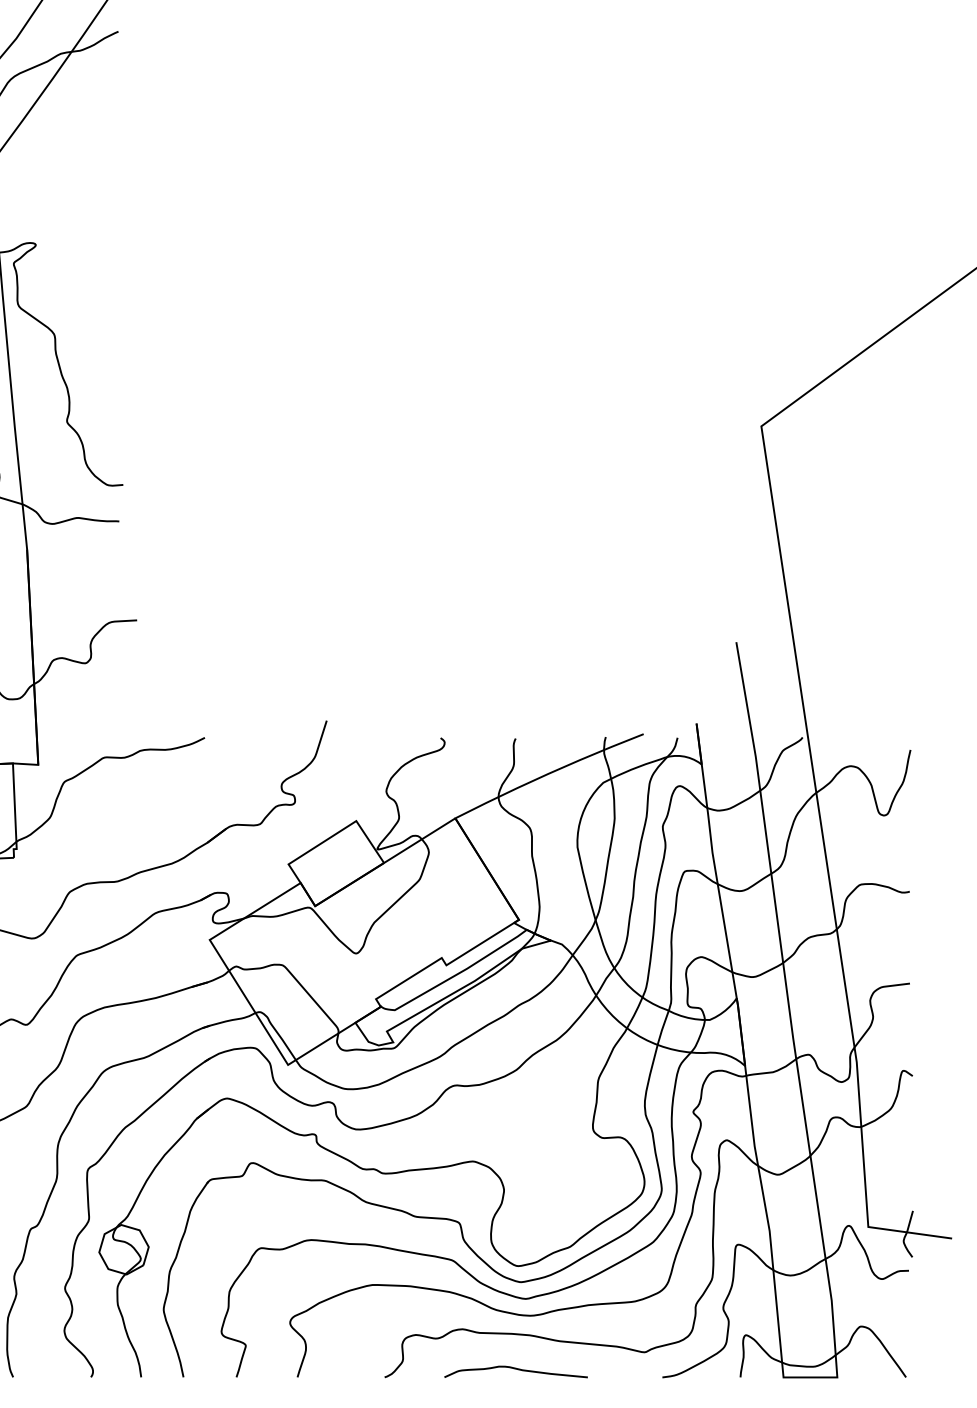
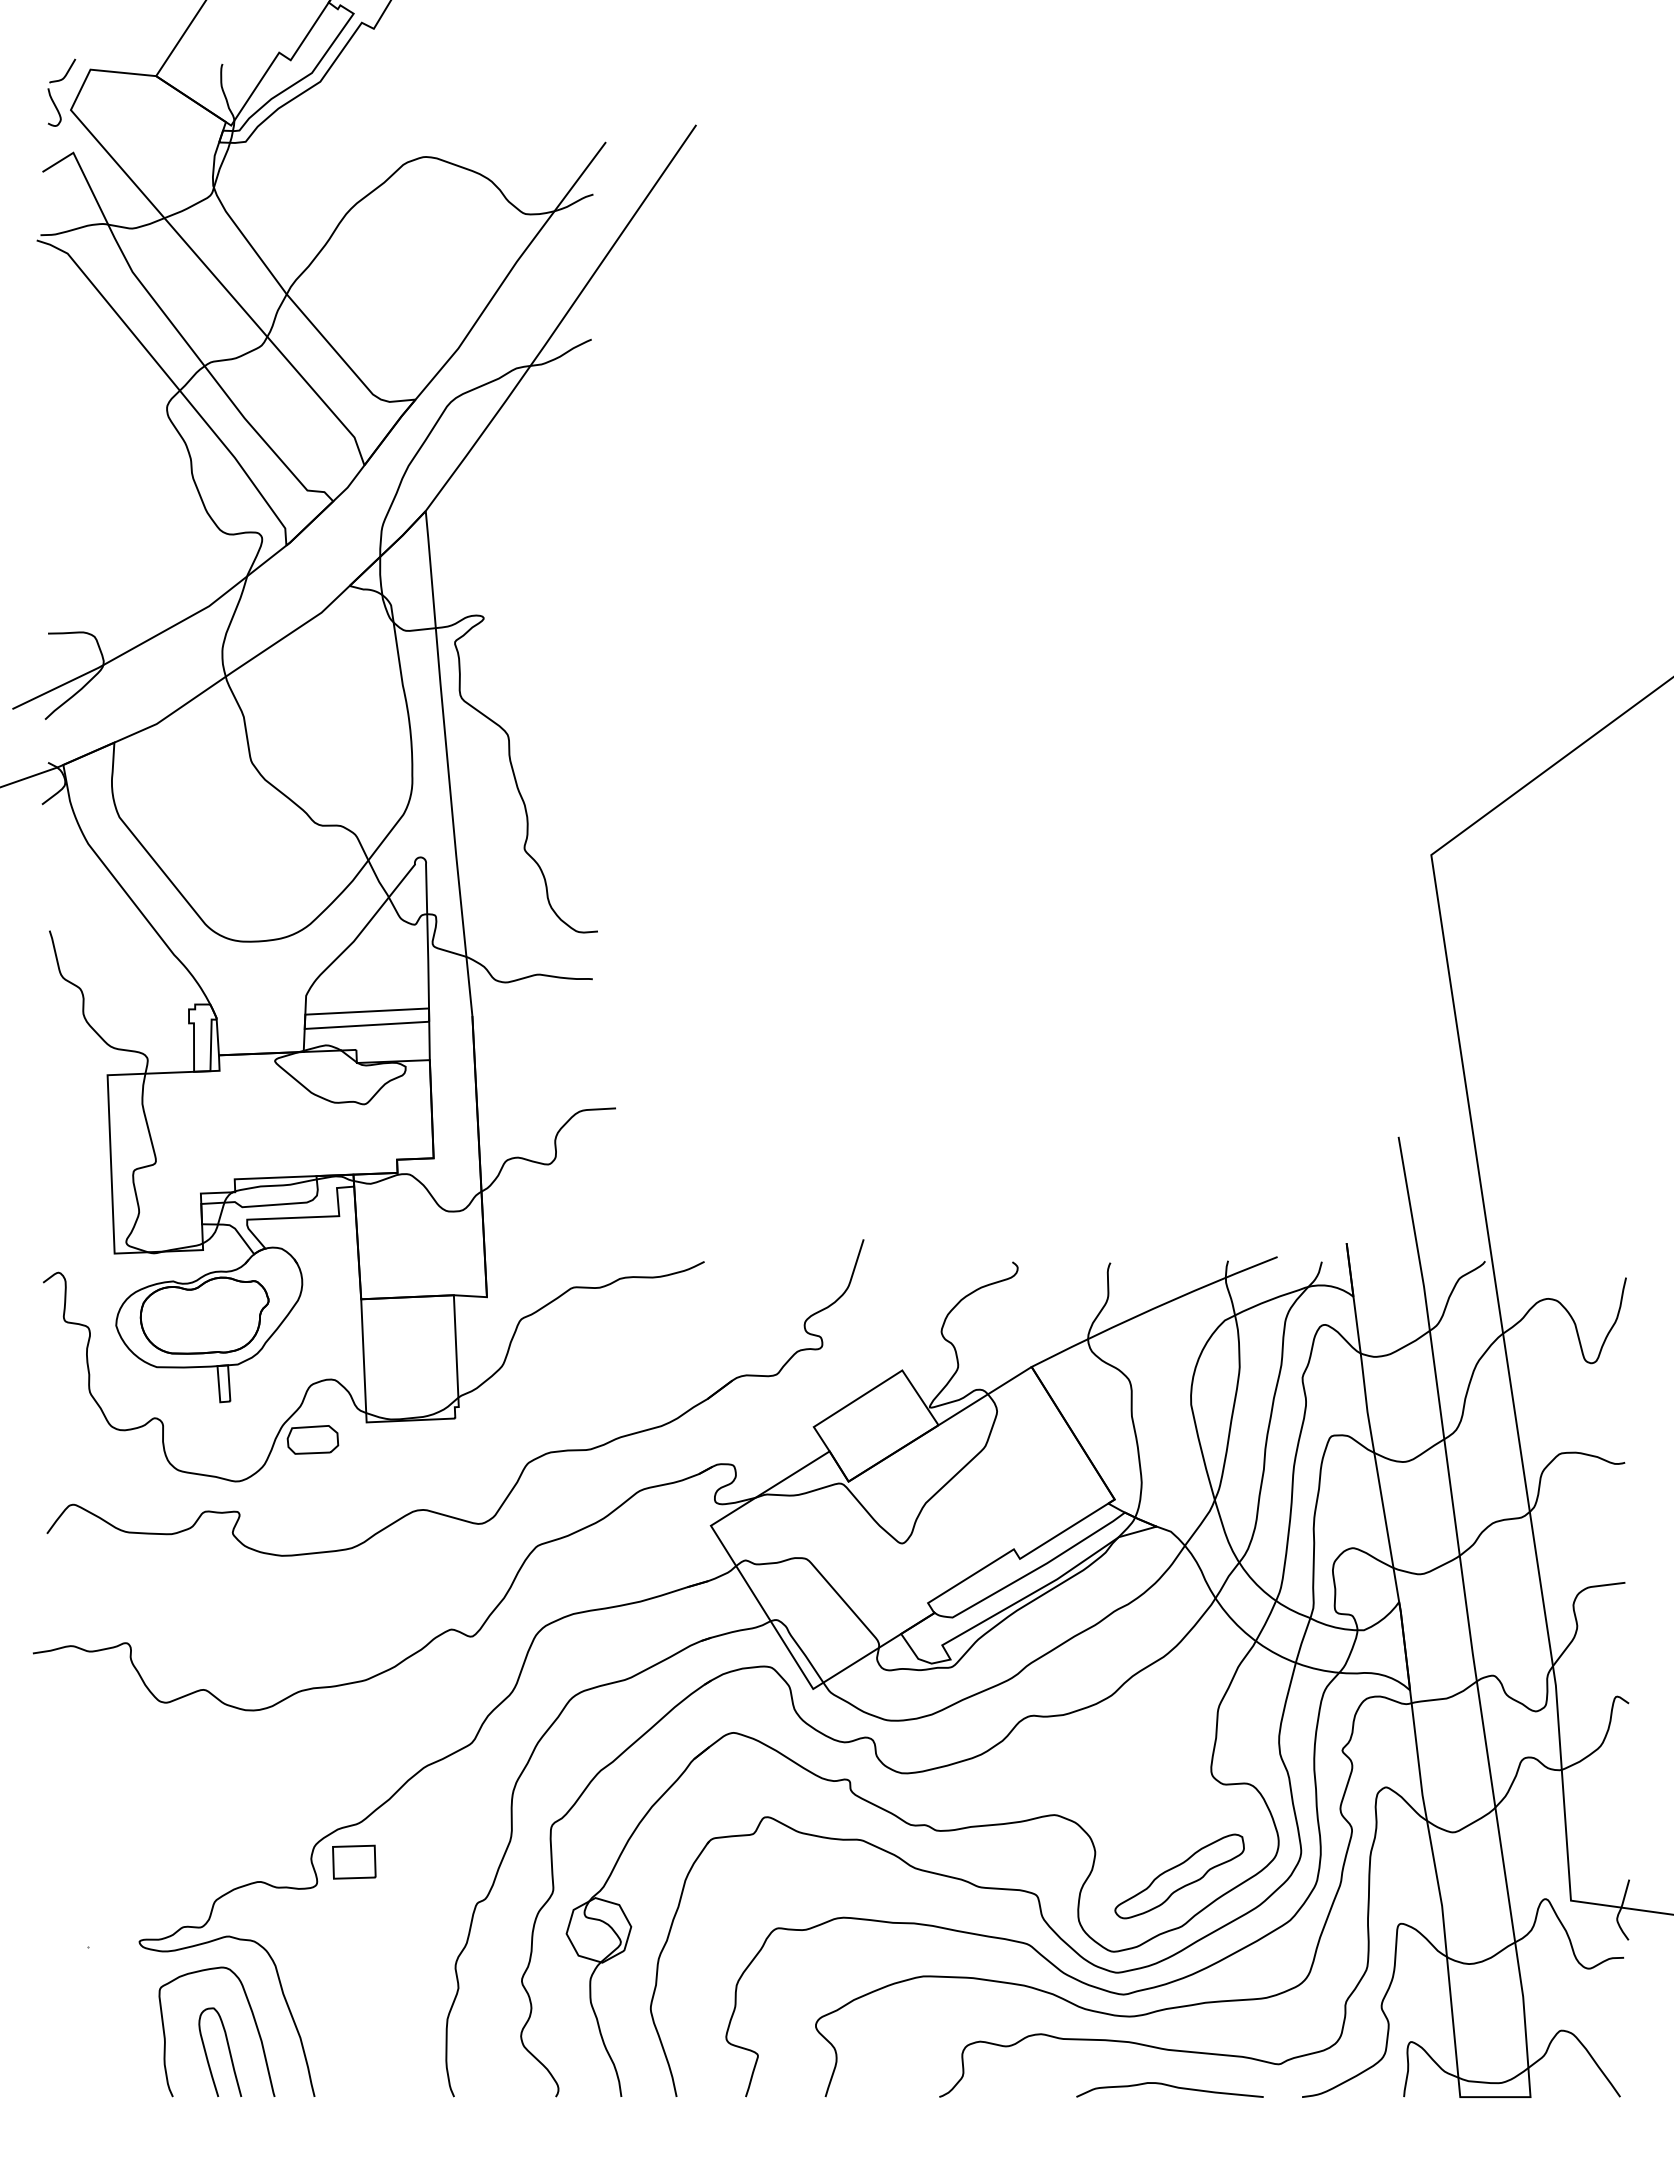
part: (568, 1208) -> (1179, 1876), added
curve: (515, 1369) -> (1169, 2086), moved

